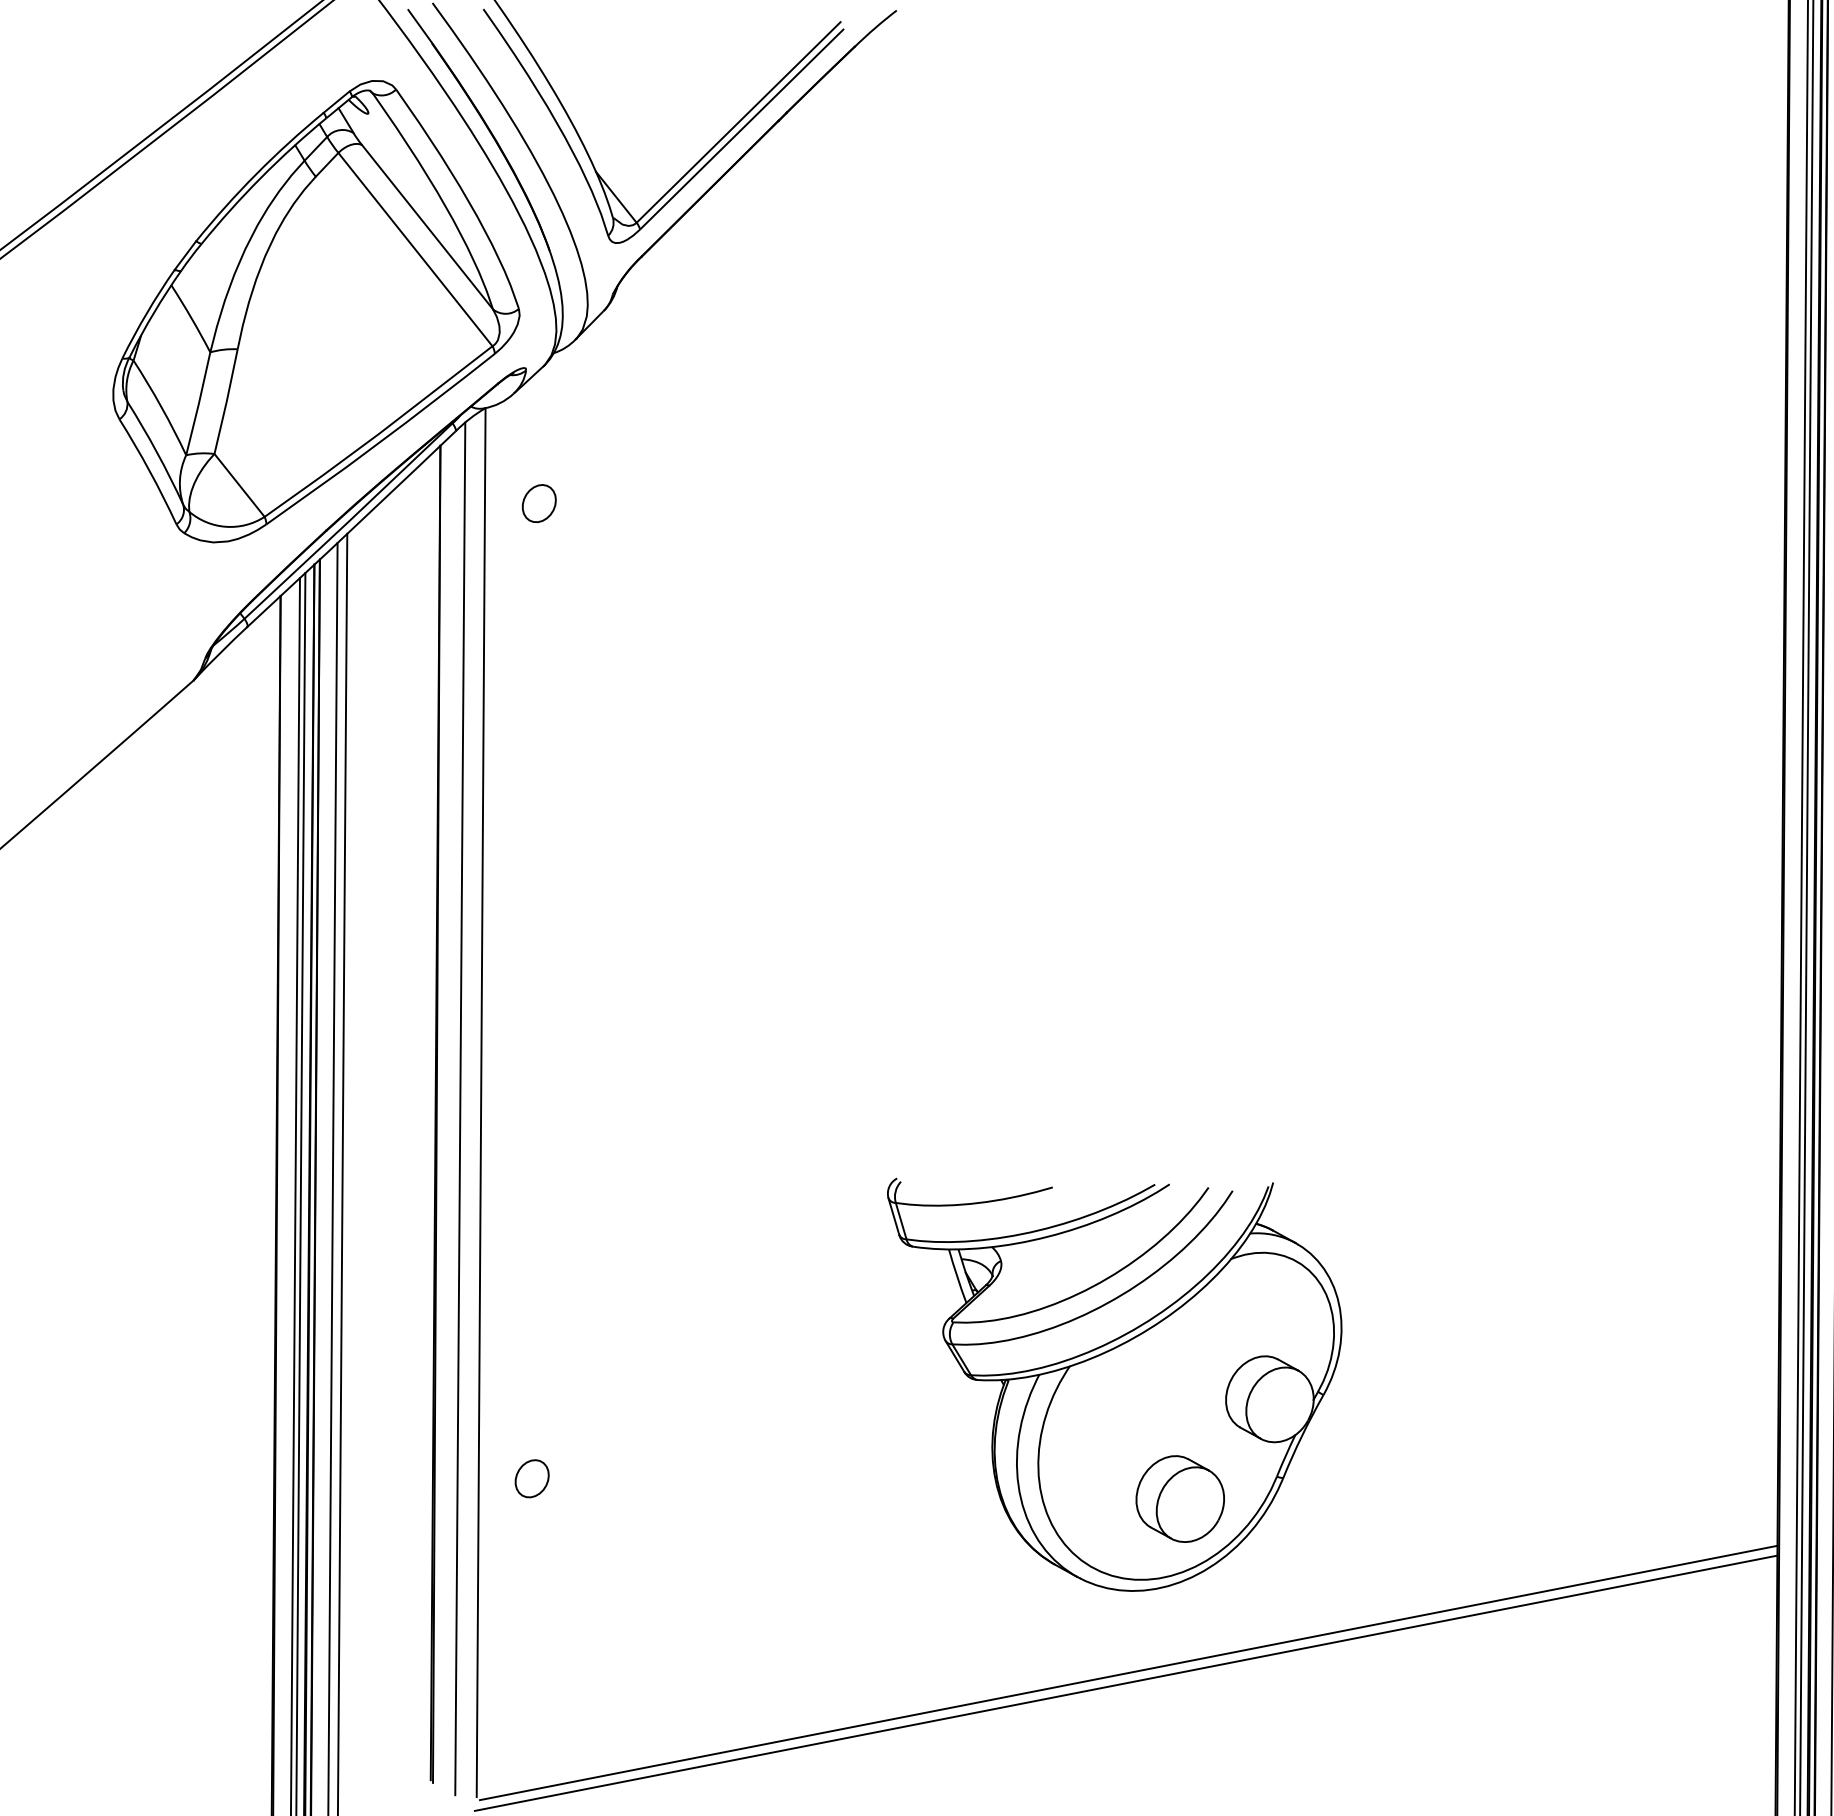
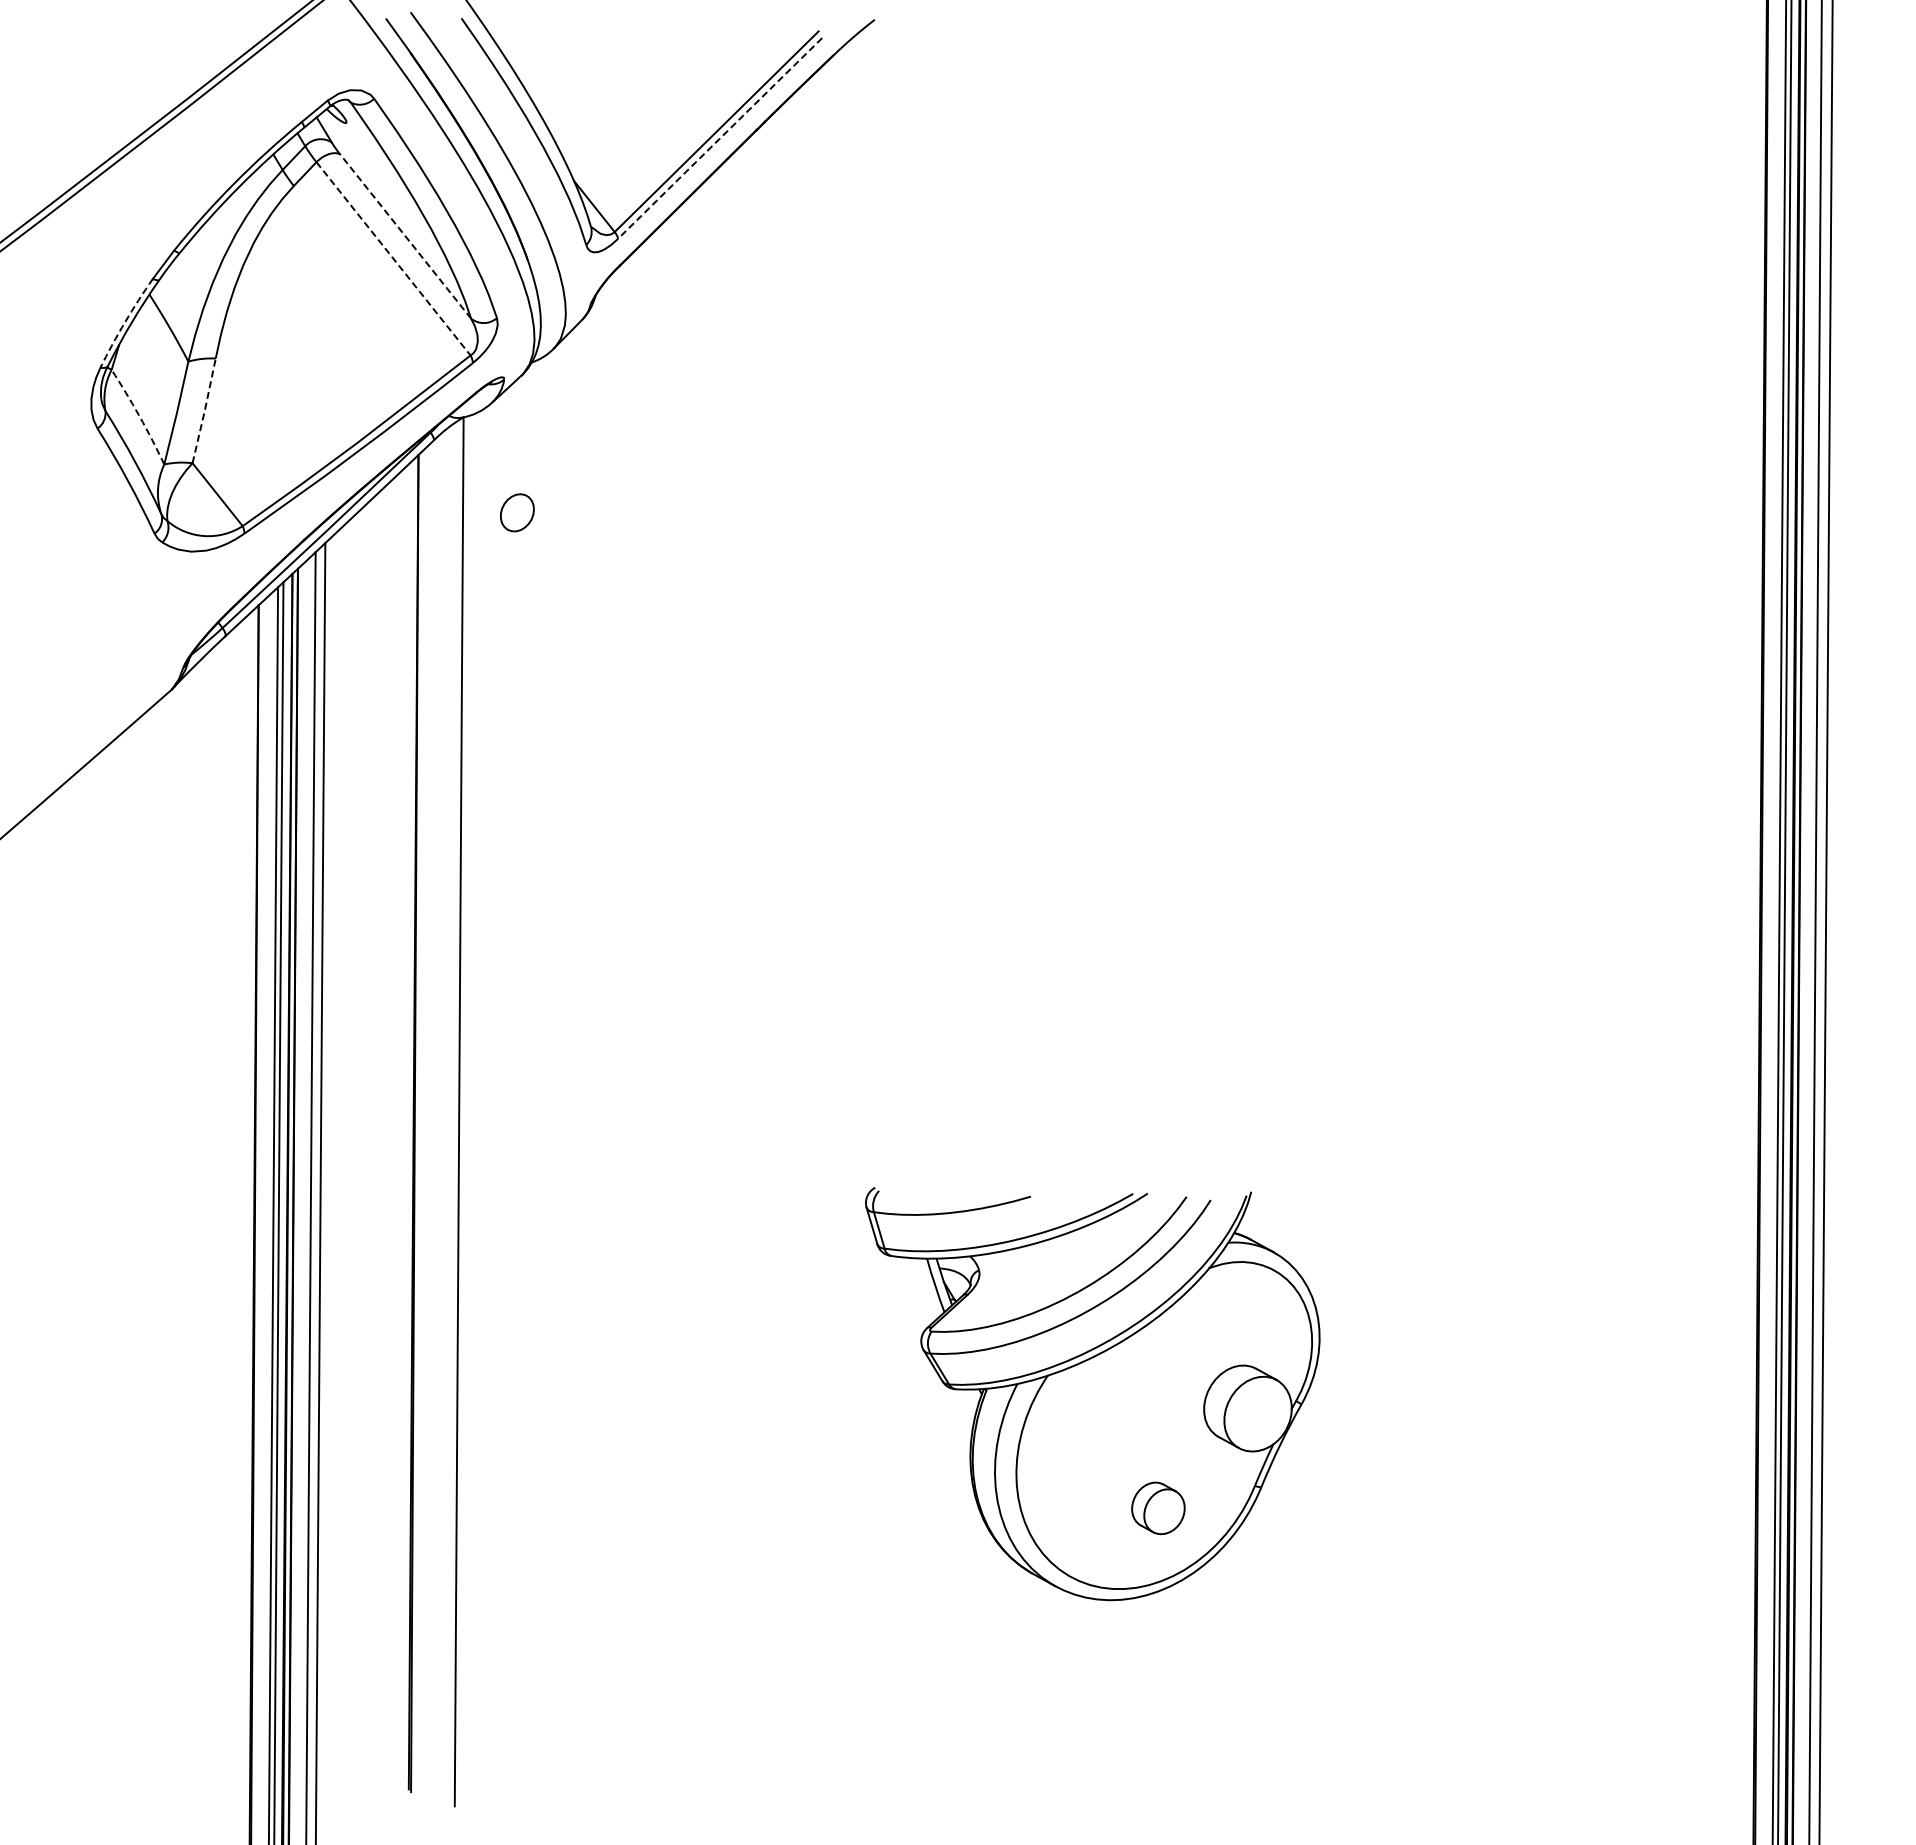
line: (742, 129) -> (720, 138), solid -> dashed
line: (427, 227) -> (405, 236), solid -> dashed
line: (415, 249) -> (393, 258), solid -> dashed
arc: (147, 313) -> (125, 322), solid -> dashed
line: (226, 401) -> (204, 410), solid -> dashed
arc: (161, 407) -> (139, 416), solid -> dashed
line: (460, 1108) -> (438, 1117), removed
part: (531, 1478) -> (509, 1487), removed
part: (1180, 1499) -> (1158, 1508), size x0.6
line: (1128, 1673) -> (1106, 1682), removed
line: (1125, 1683) -> (1103, 1692), removed

